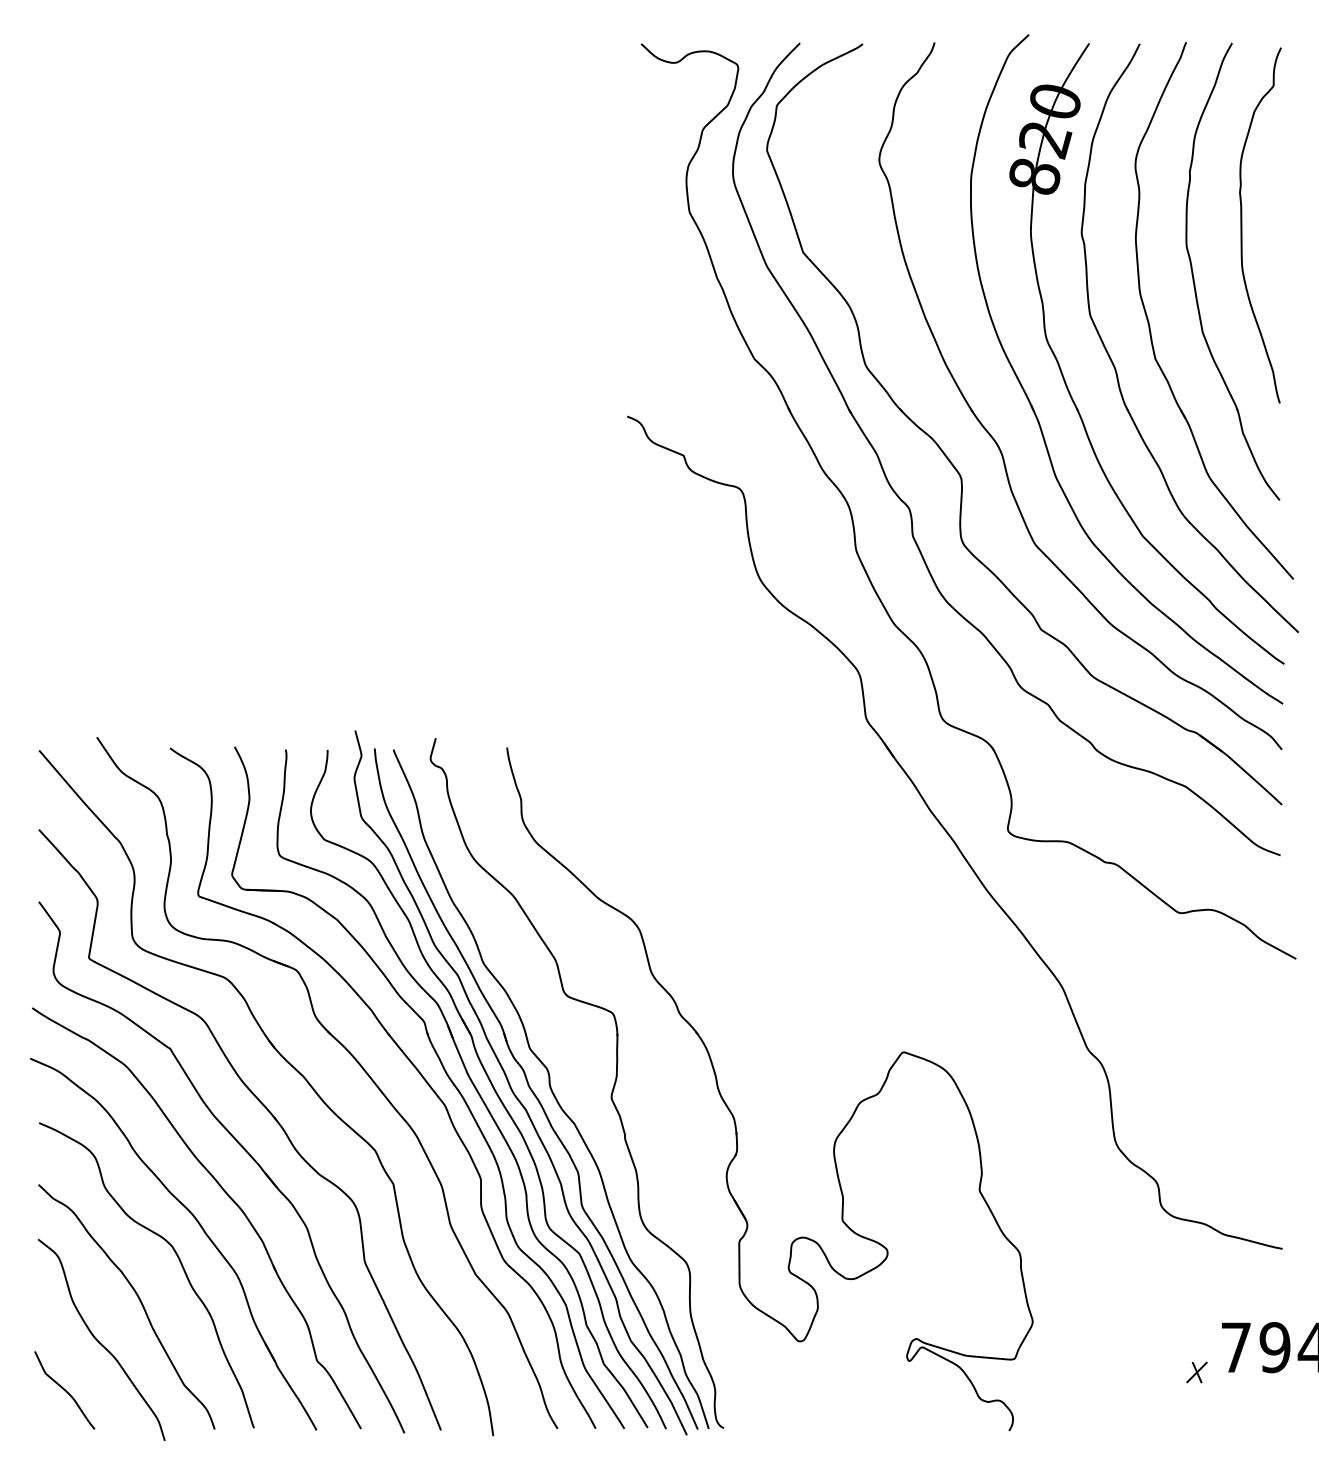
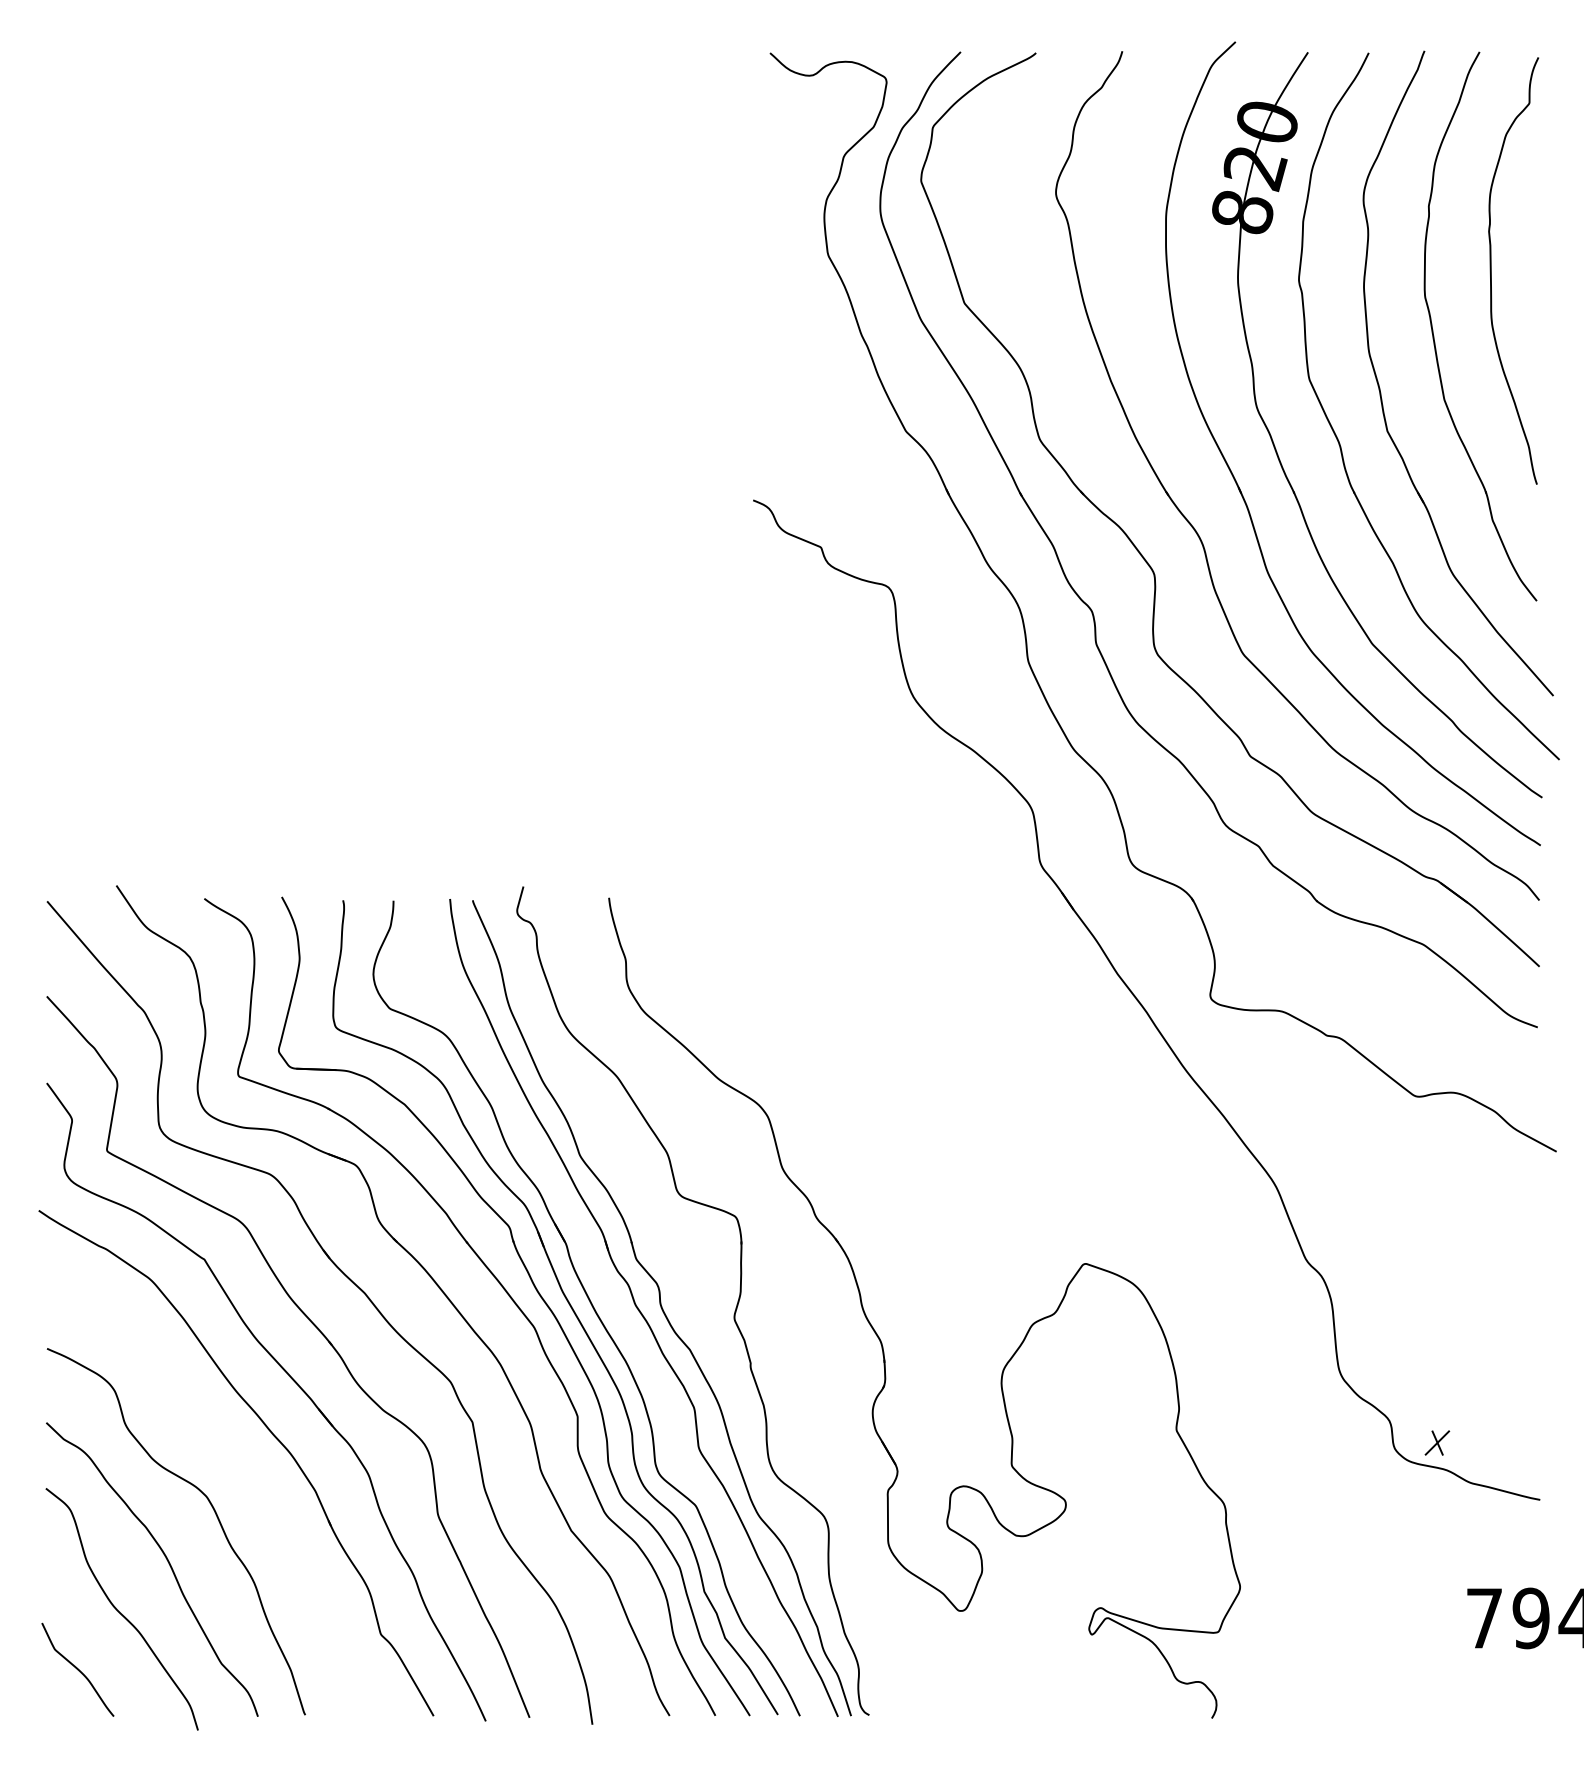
part: (511, 1086) -> (614, 1304), removed
part: (200, 1227) -> (240, 1474), removed
part: (1196, 1372) -> (1436, 1442), moved

